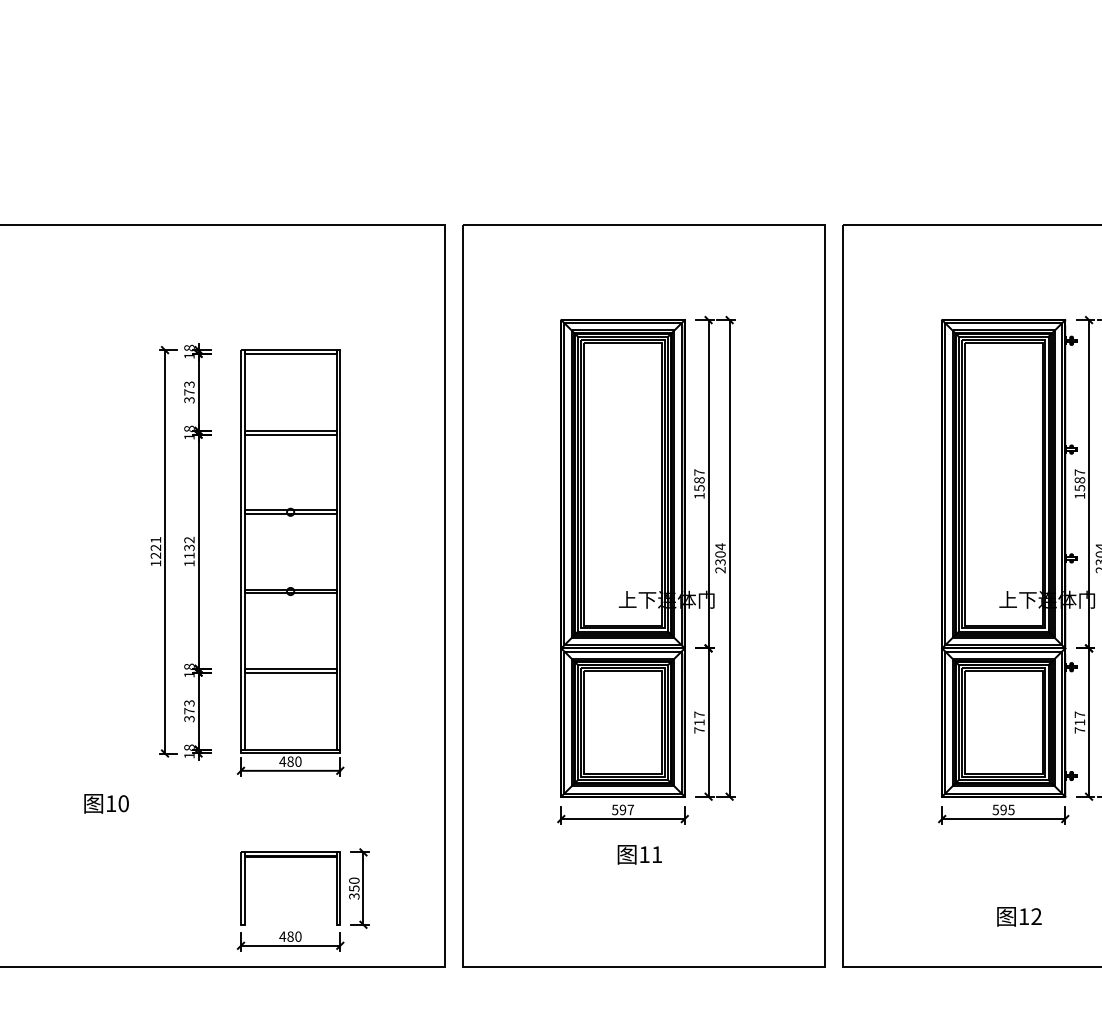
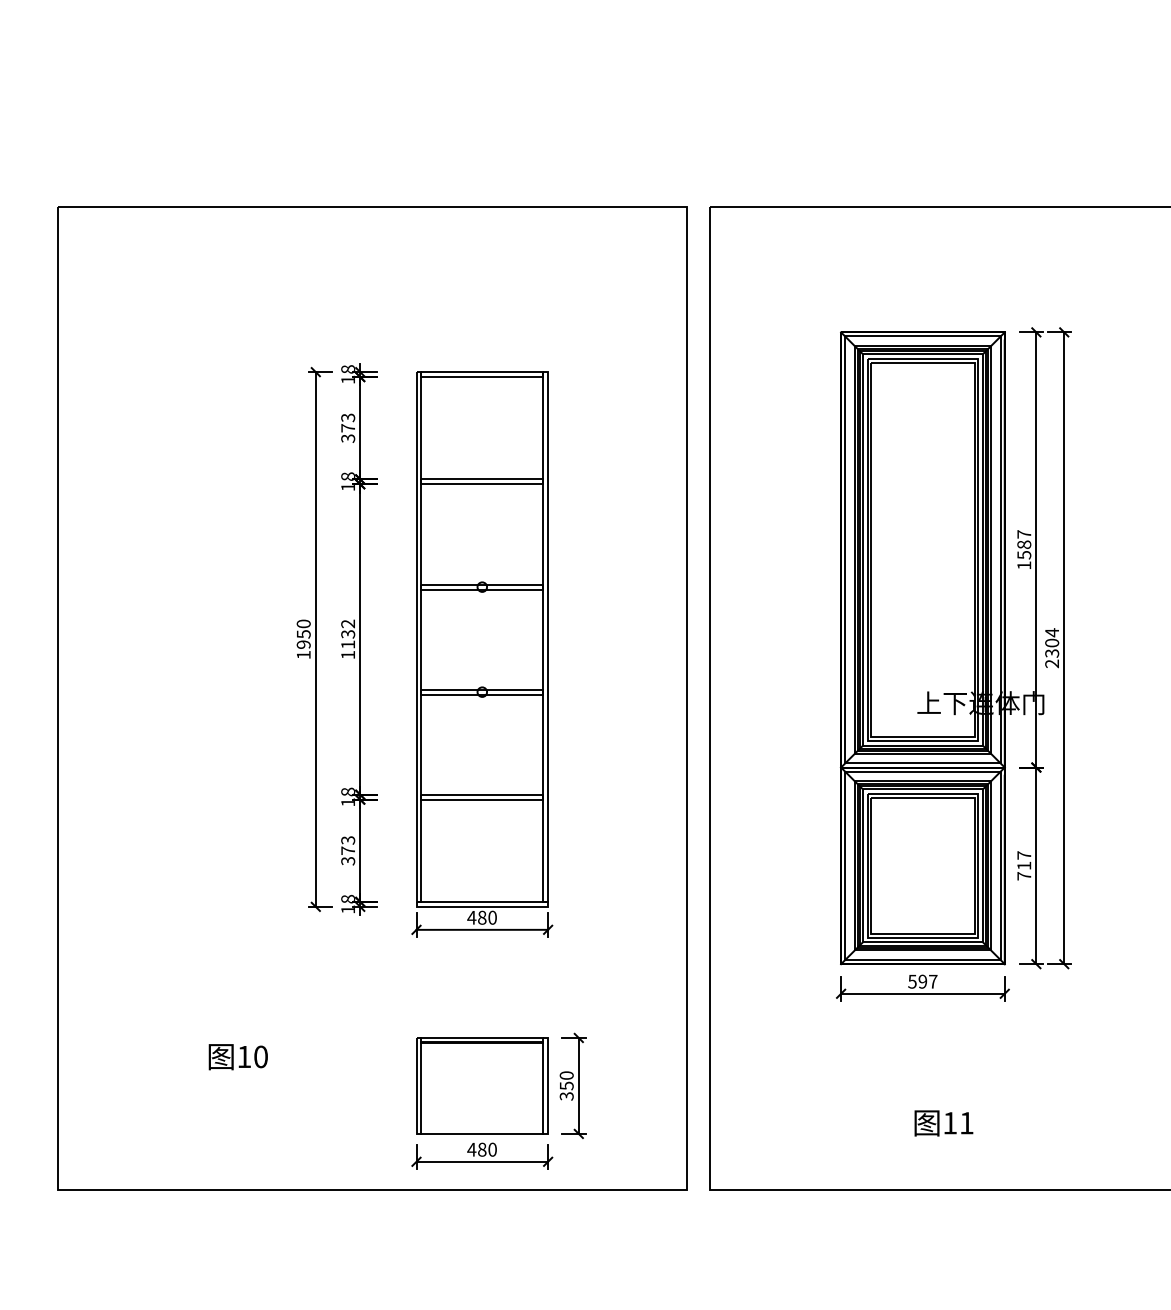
text: (155, 547) -> (303, 633), 1221 -> 1950
text: (106, 803) -> (238, 1056), moved
text: (639, 854) -> (943, 1122), moved
line: (290, 924) -> (482, 1133), added

